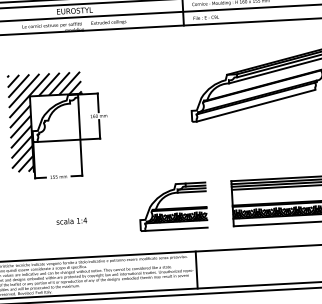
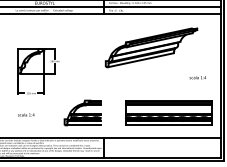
hatch: (46, 120) -> (26, 62), removed
part: (172, 205) -> (82, 112), moved
text: (72, 220) -> (26, 114), moved

